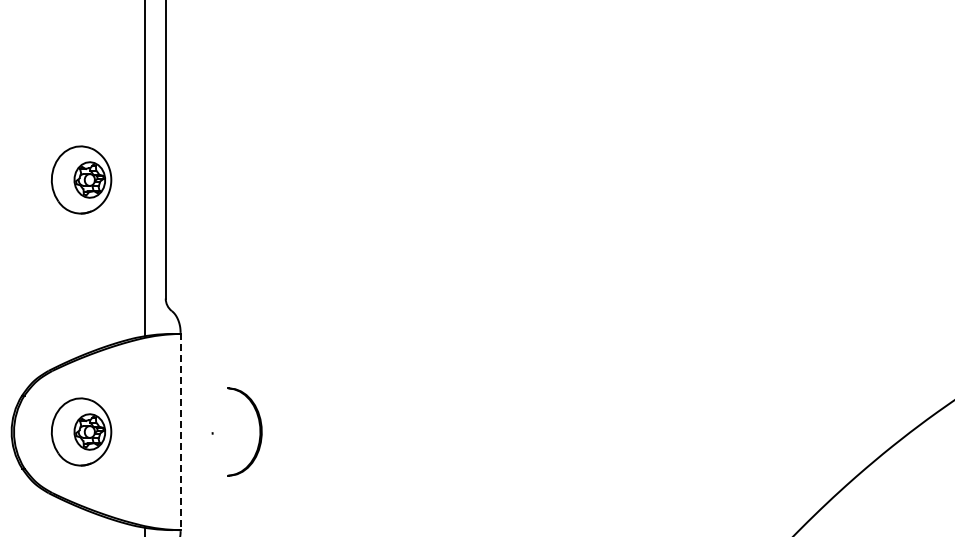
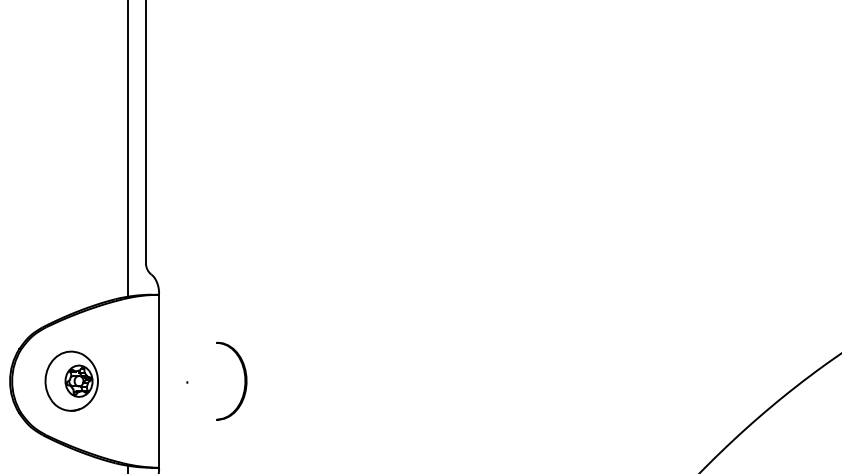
part: (81, 179) -> (71, 158), removed
part: (259, 431) -> (244, 380), moved
line: (180, 432) -> (159, 381), dashed -> solid

